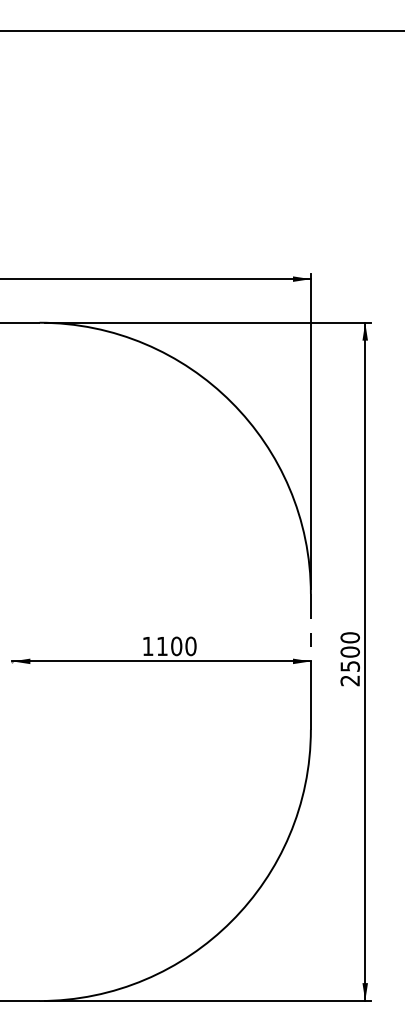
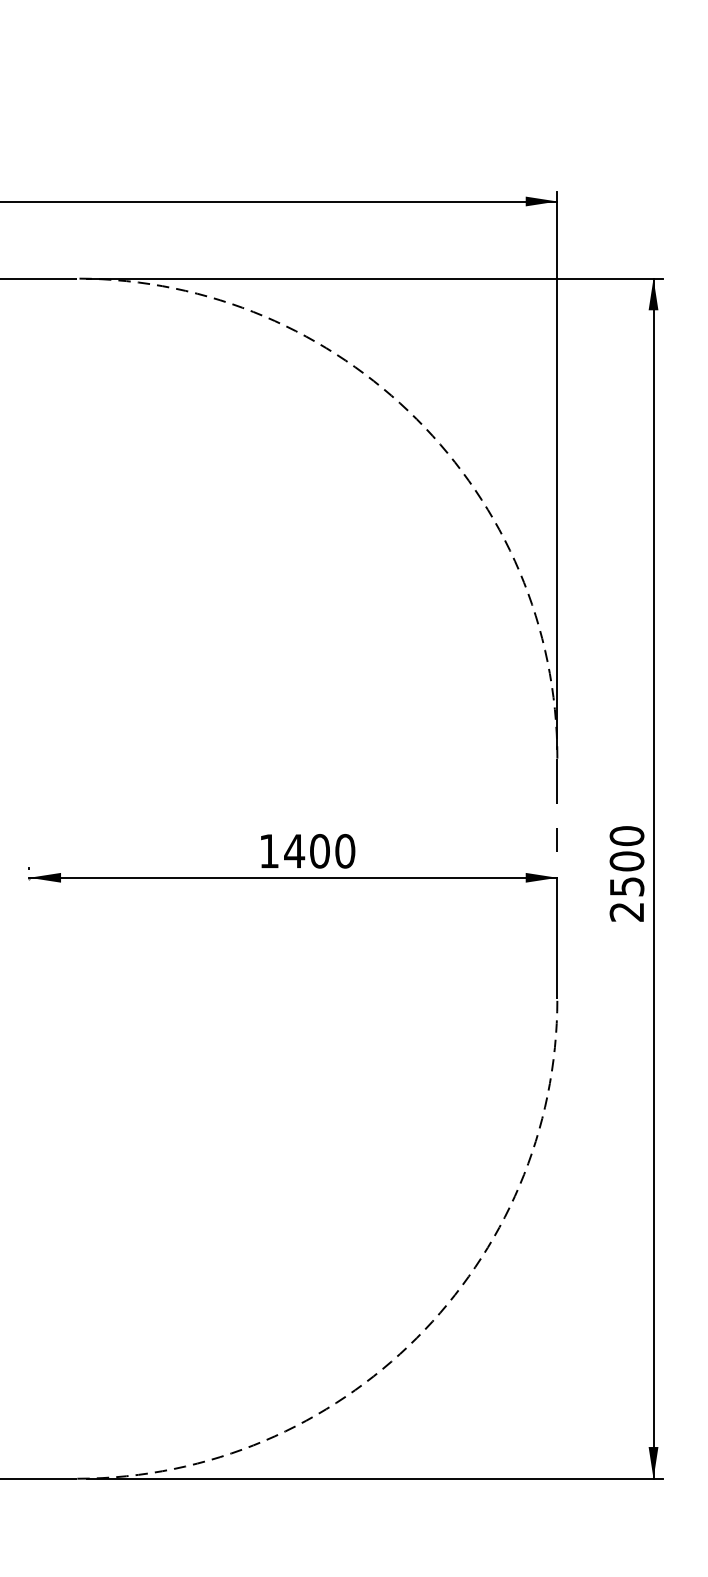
arc: (231, 402) -> (416, 419), solid -> dashed
text: (162, 646) -> (294, 851), 1100 -> 1400
arc: (231, 921) -> (416, 1338), solid -> dashed

